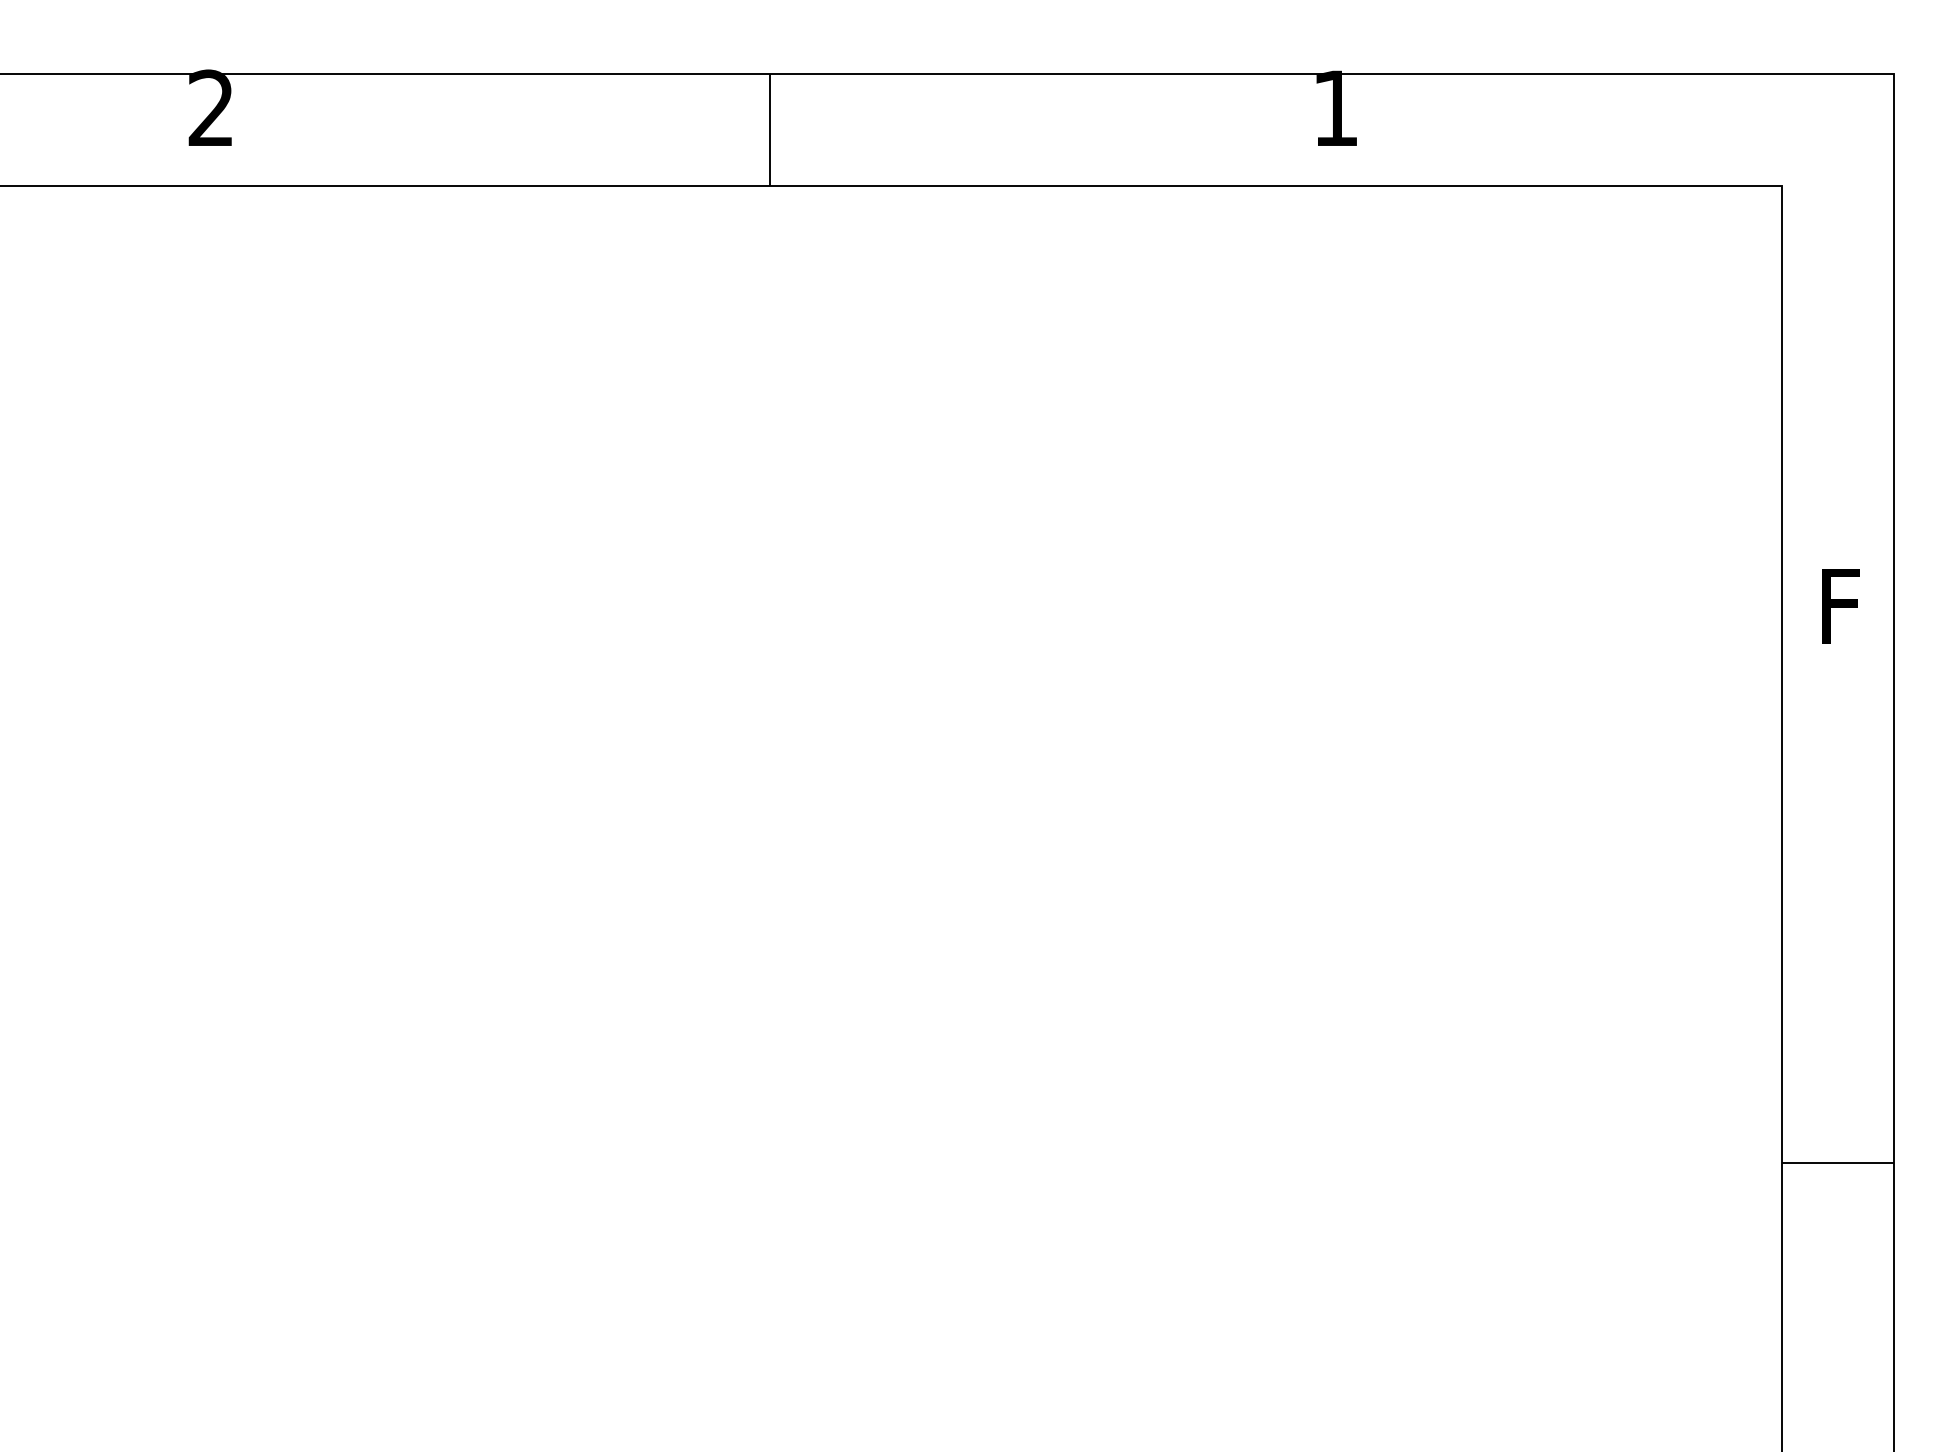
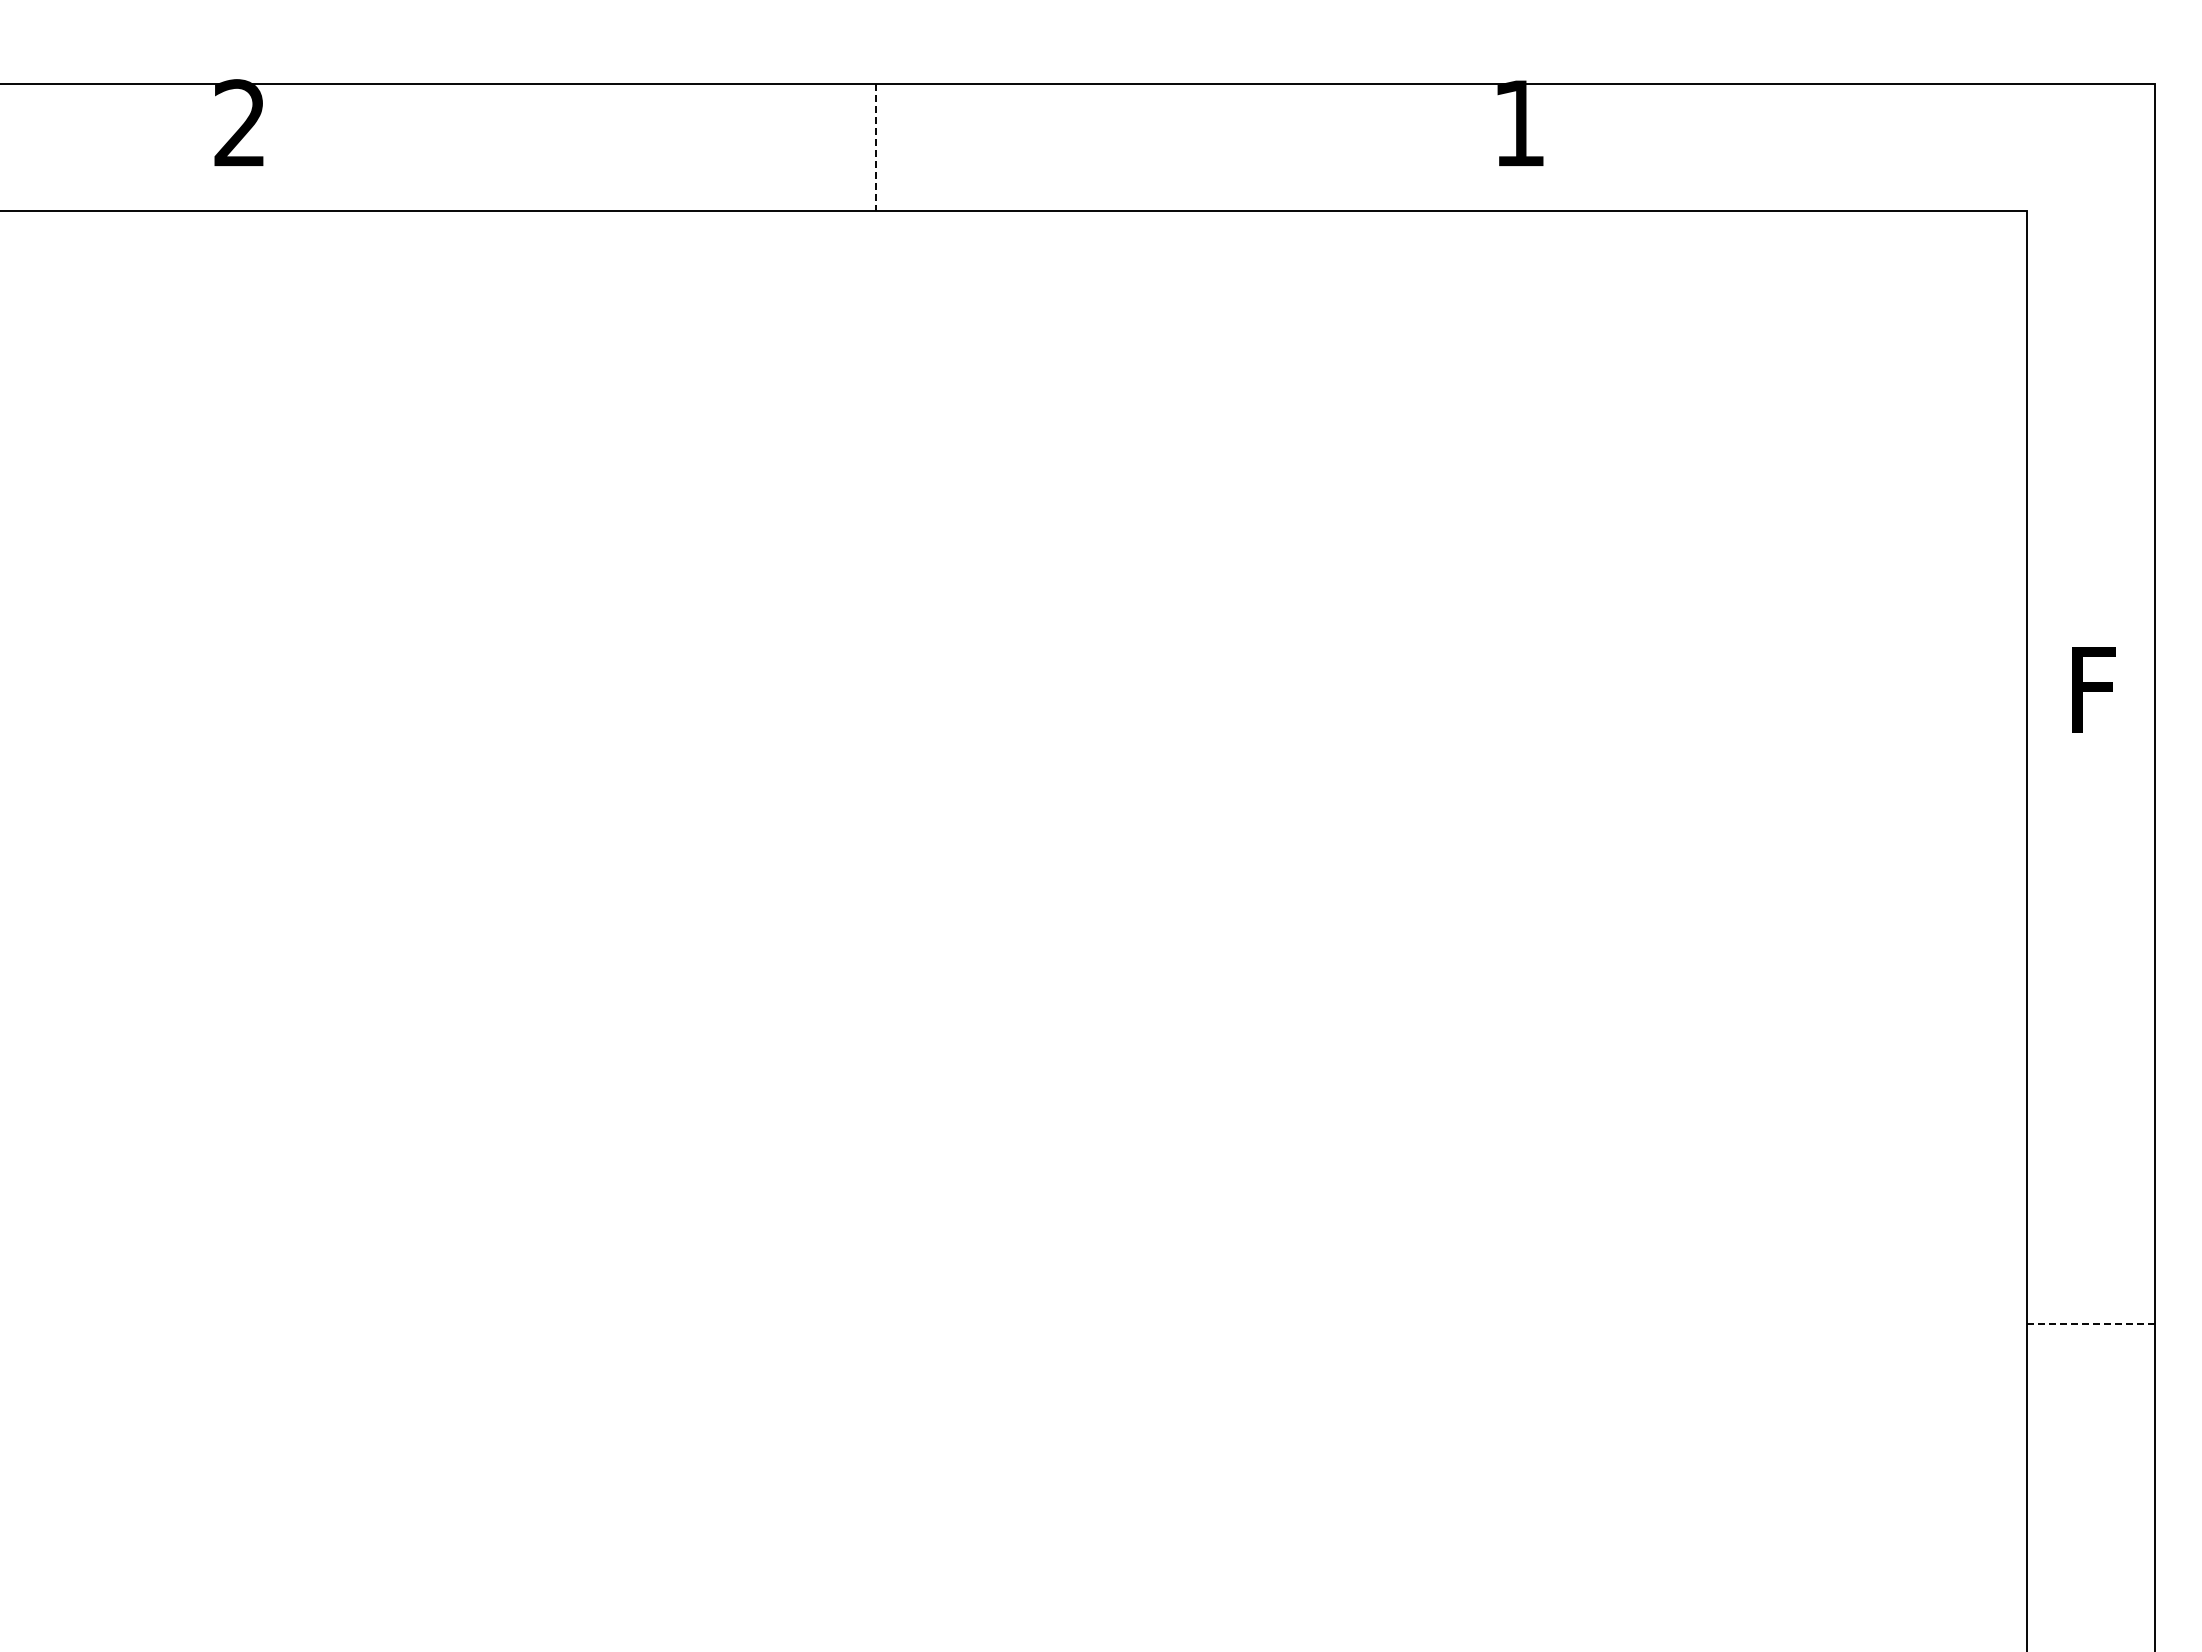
line: (769, 129) -> (875, 147), solid -> dashed
line: (1837, 1163) -> (2090, 1323), solid -> dashed

